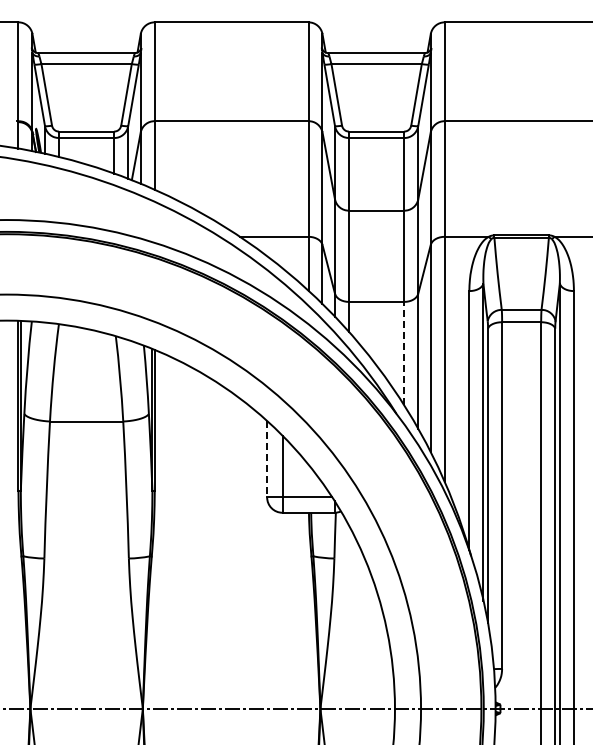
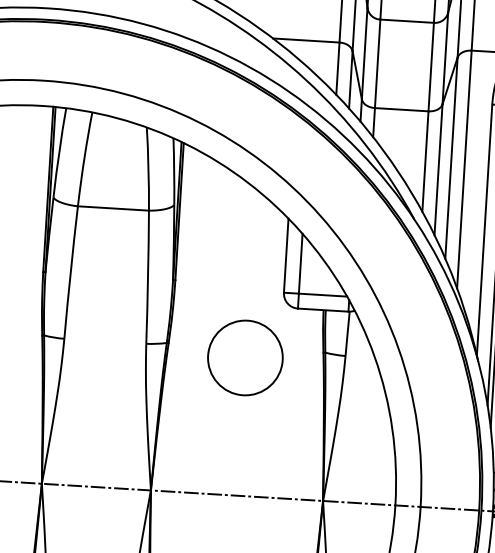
line: (404, 353) -> (425, 161), dashed -> solid
line: (267, 459) -> (286, 256), dashed -> solid
circle: (231, 566) -> (245, 357), added

